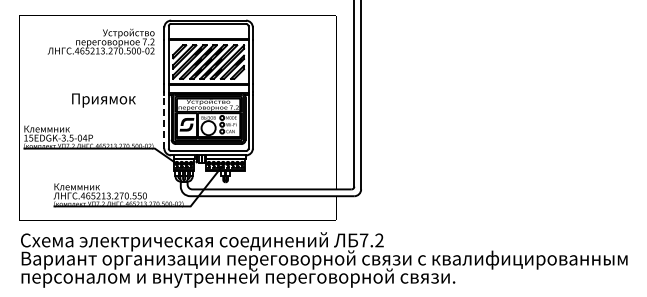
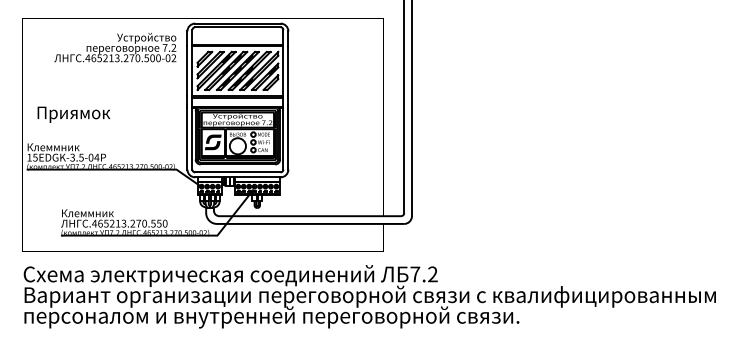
text: (103, 100) -> (73, 114), moved
line: (164, 121) -> (187, 138), dashed -> solid

